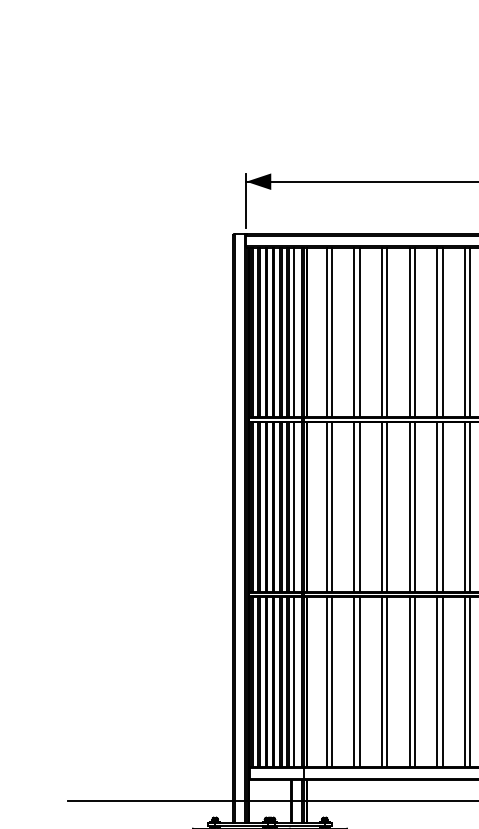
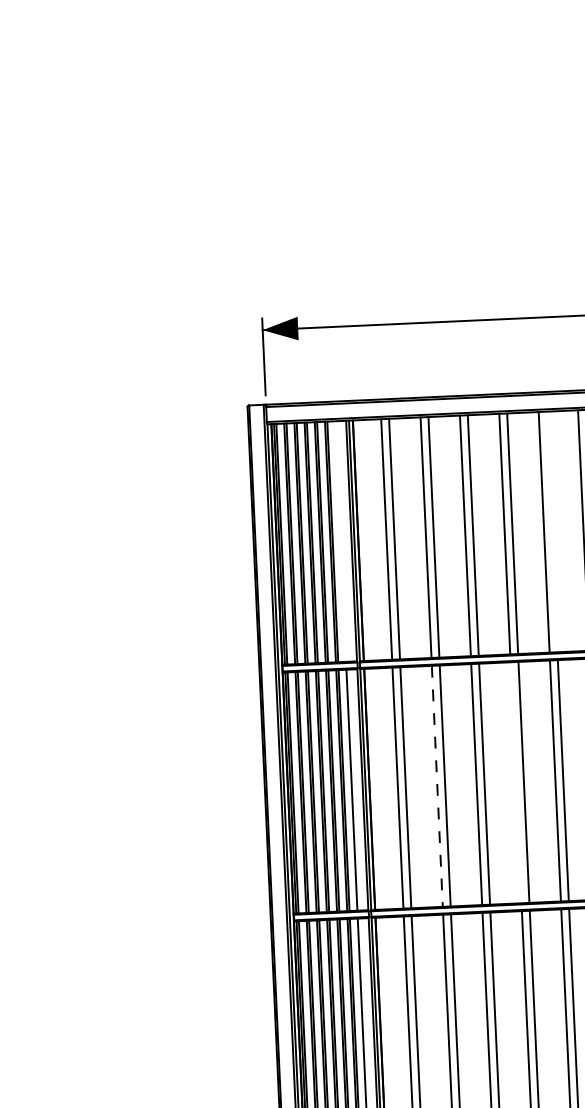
line: (294, 331) -> (340, 540), removed
line: (442, 331) -> (551, 530), removed
line: (409, 506) -> (515, 781), removed
line: (354, 507) -> (437, 786), solid -> dashed

